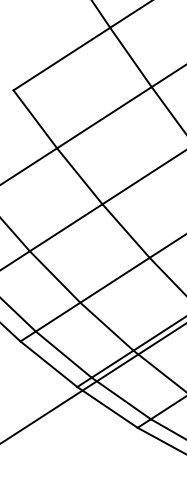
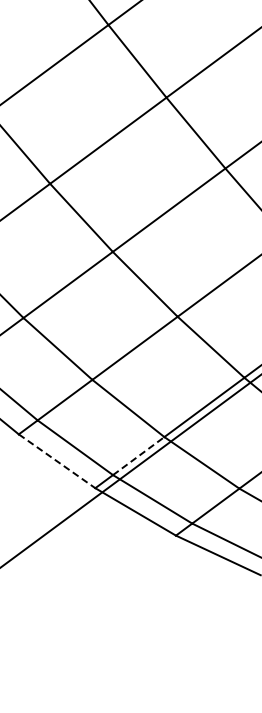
line: (49, 364) -> (57, 461), solid -> dashed
line: (112, 364) -> (138, 456), solid -> dashed

